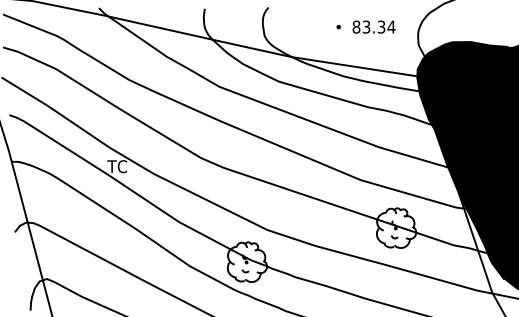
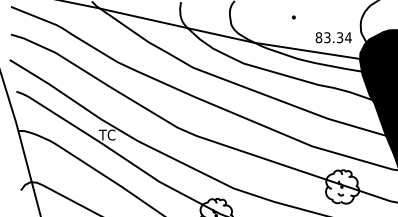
text: (373, 26) -> (333, 37), moved

